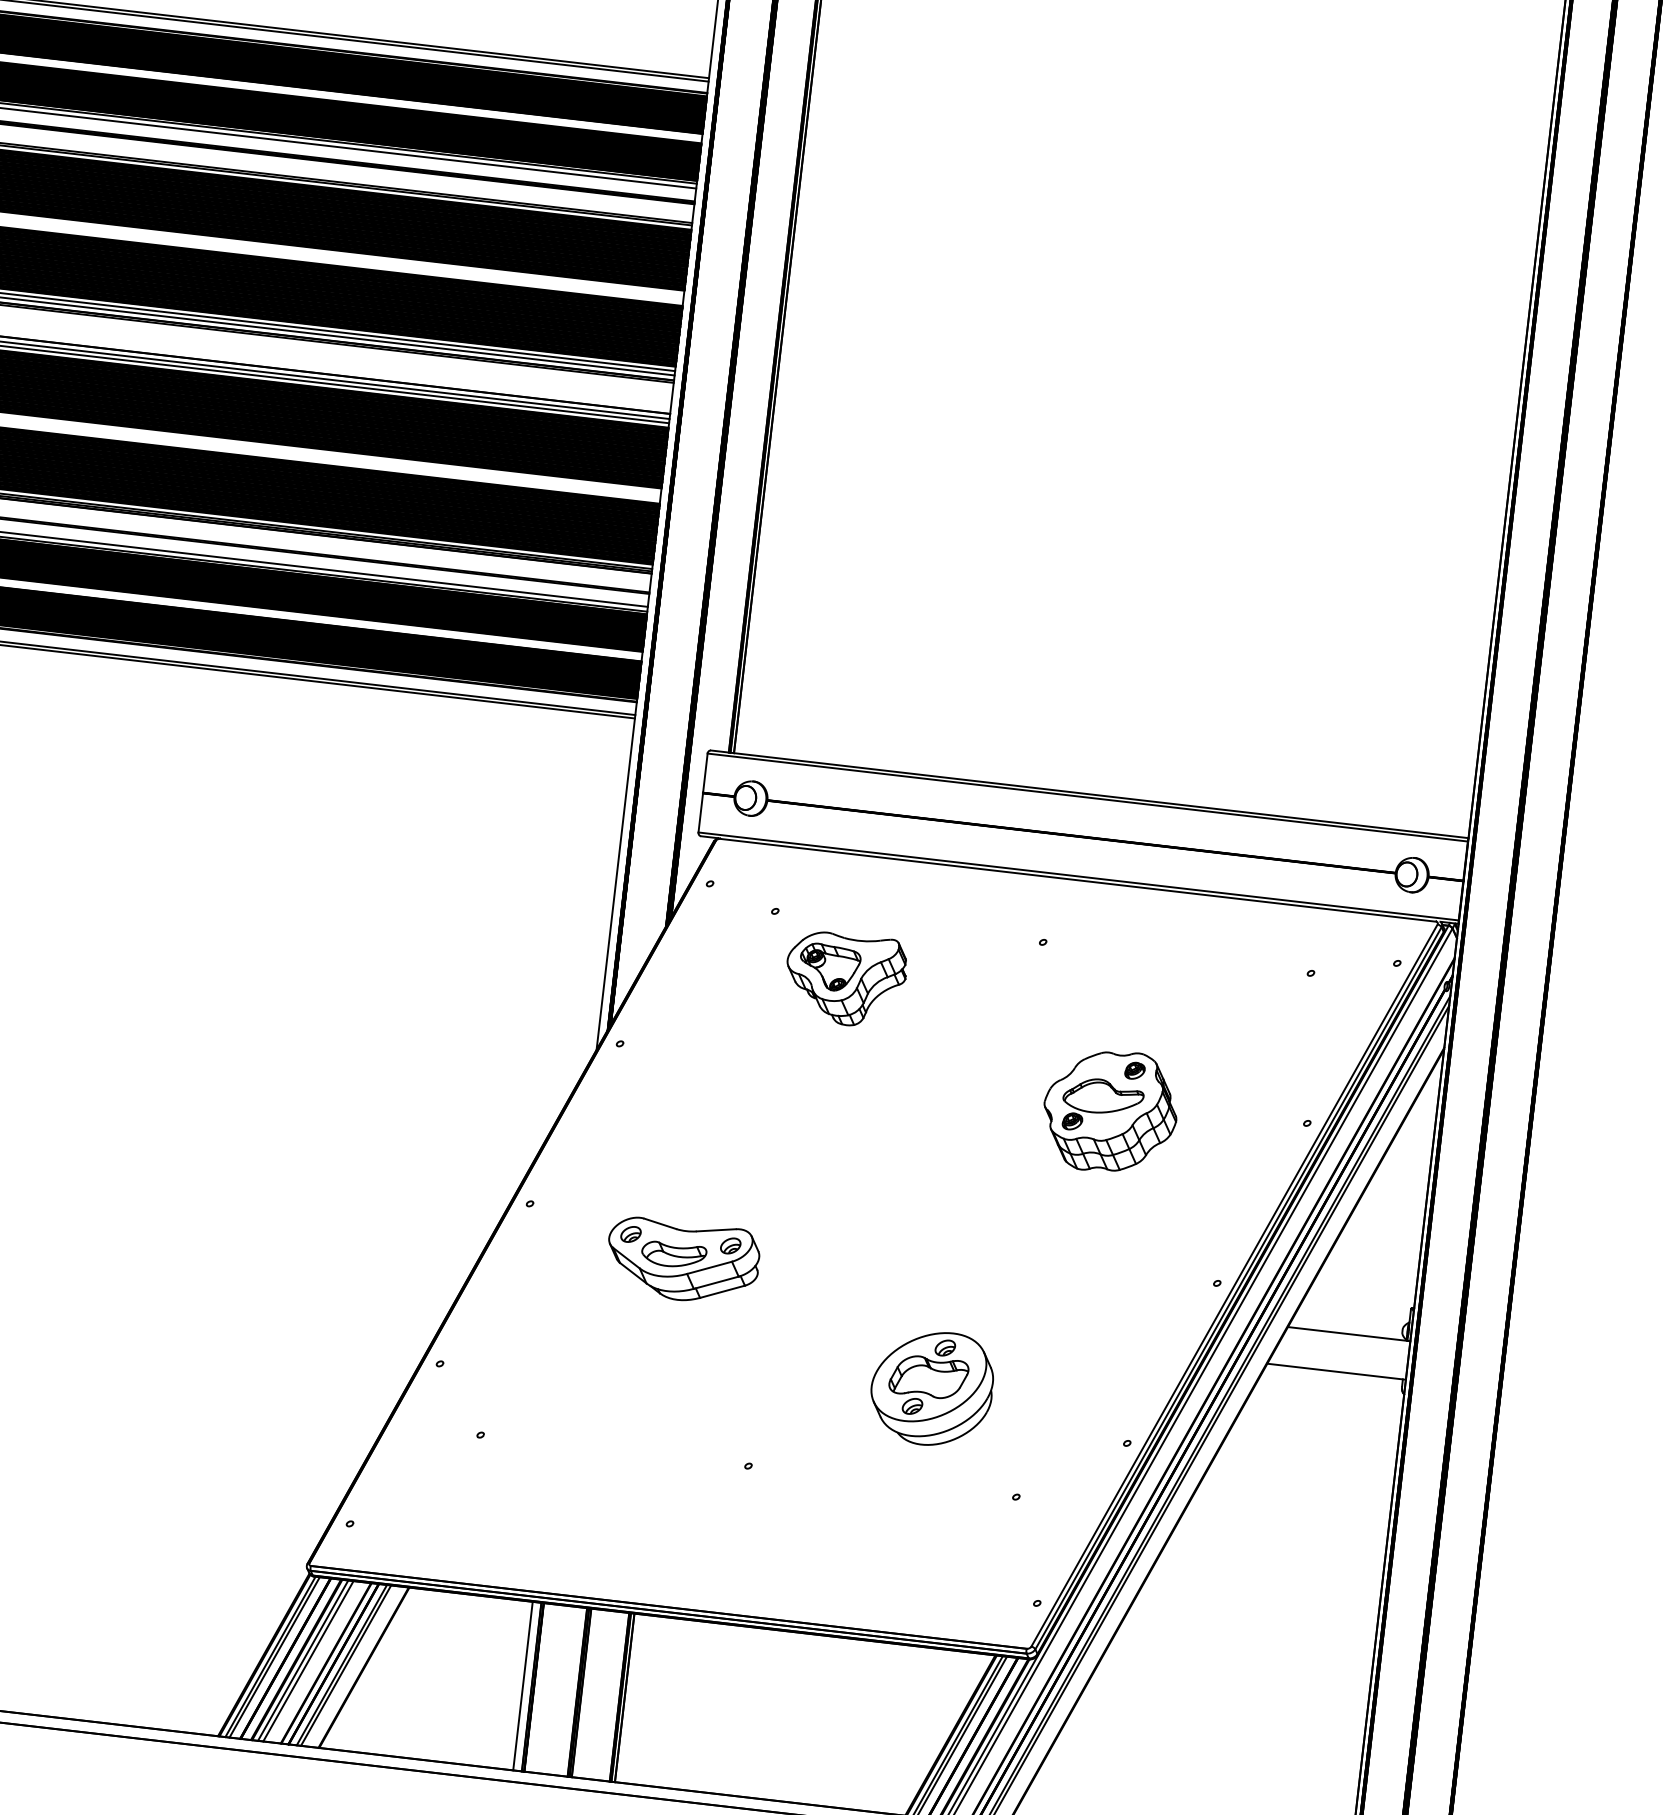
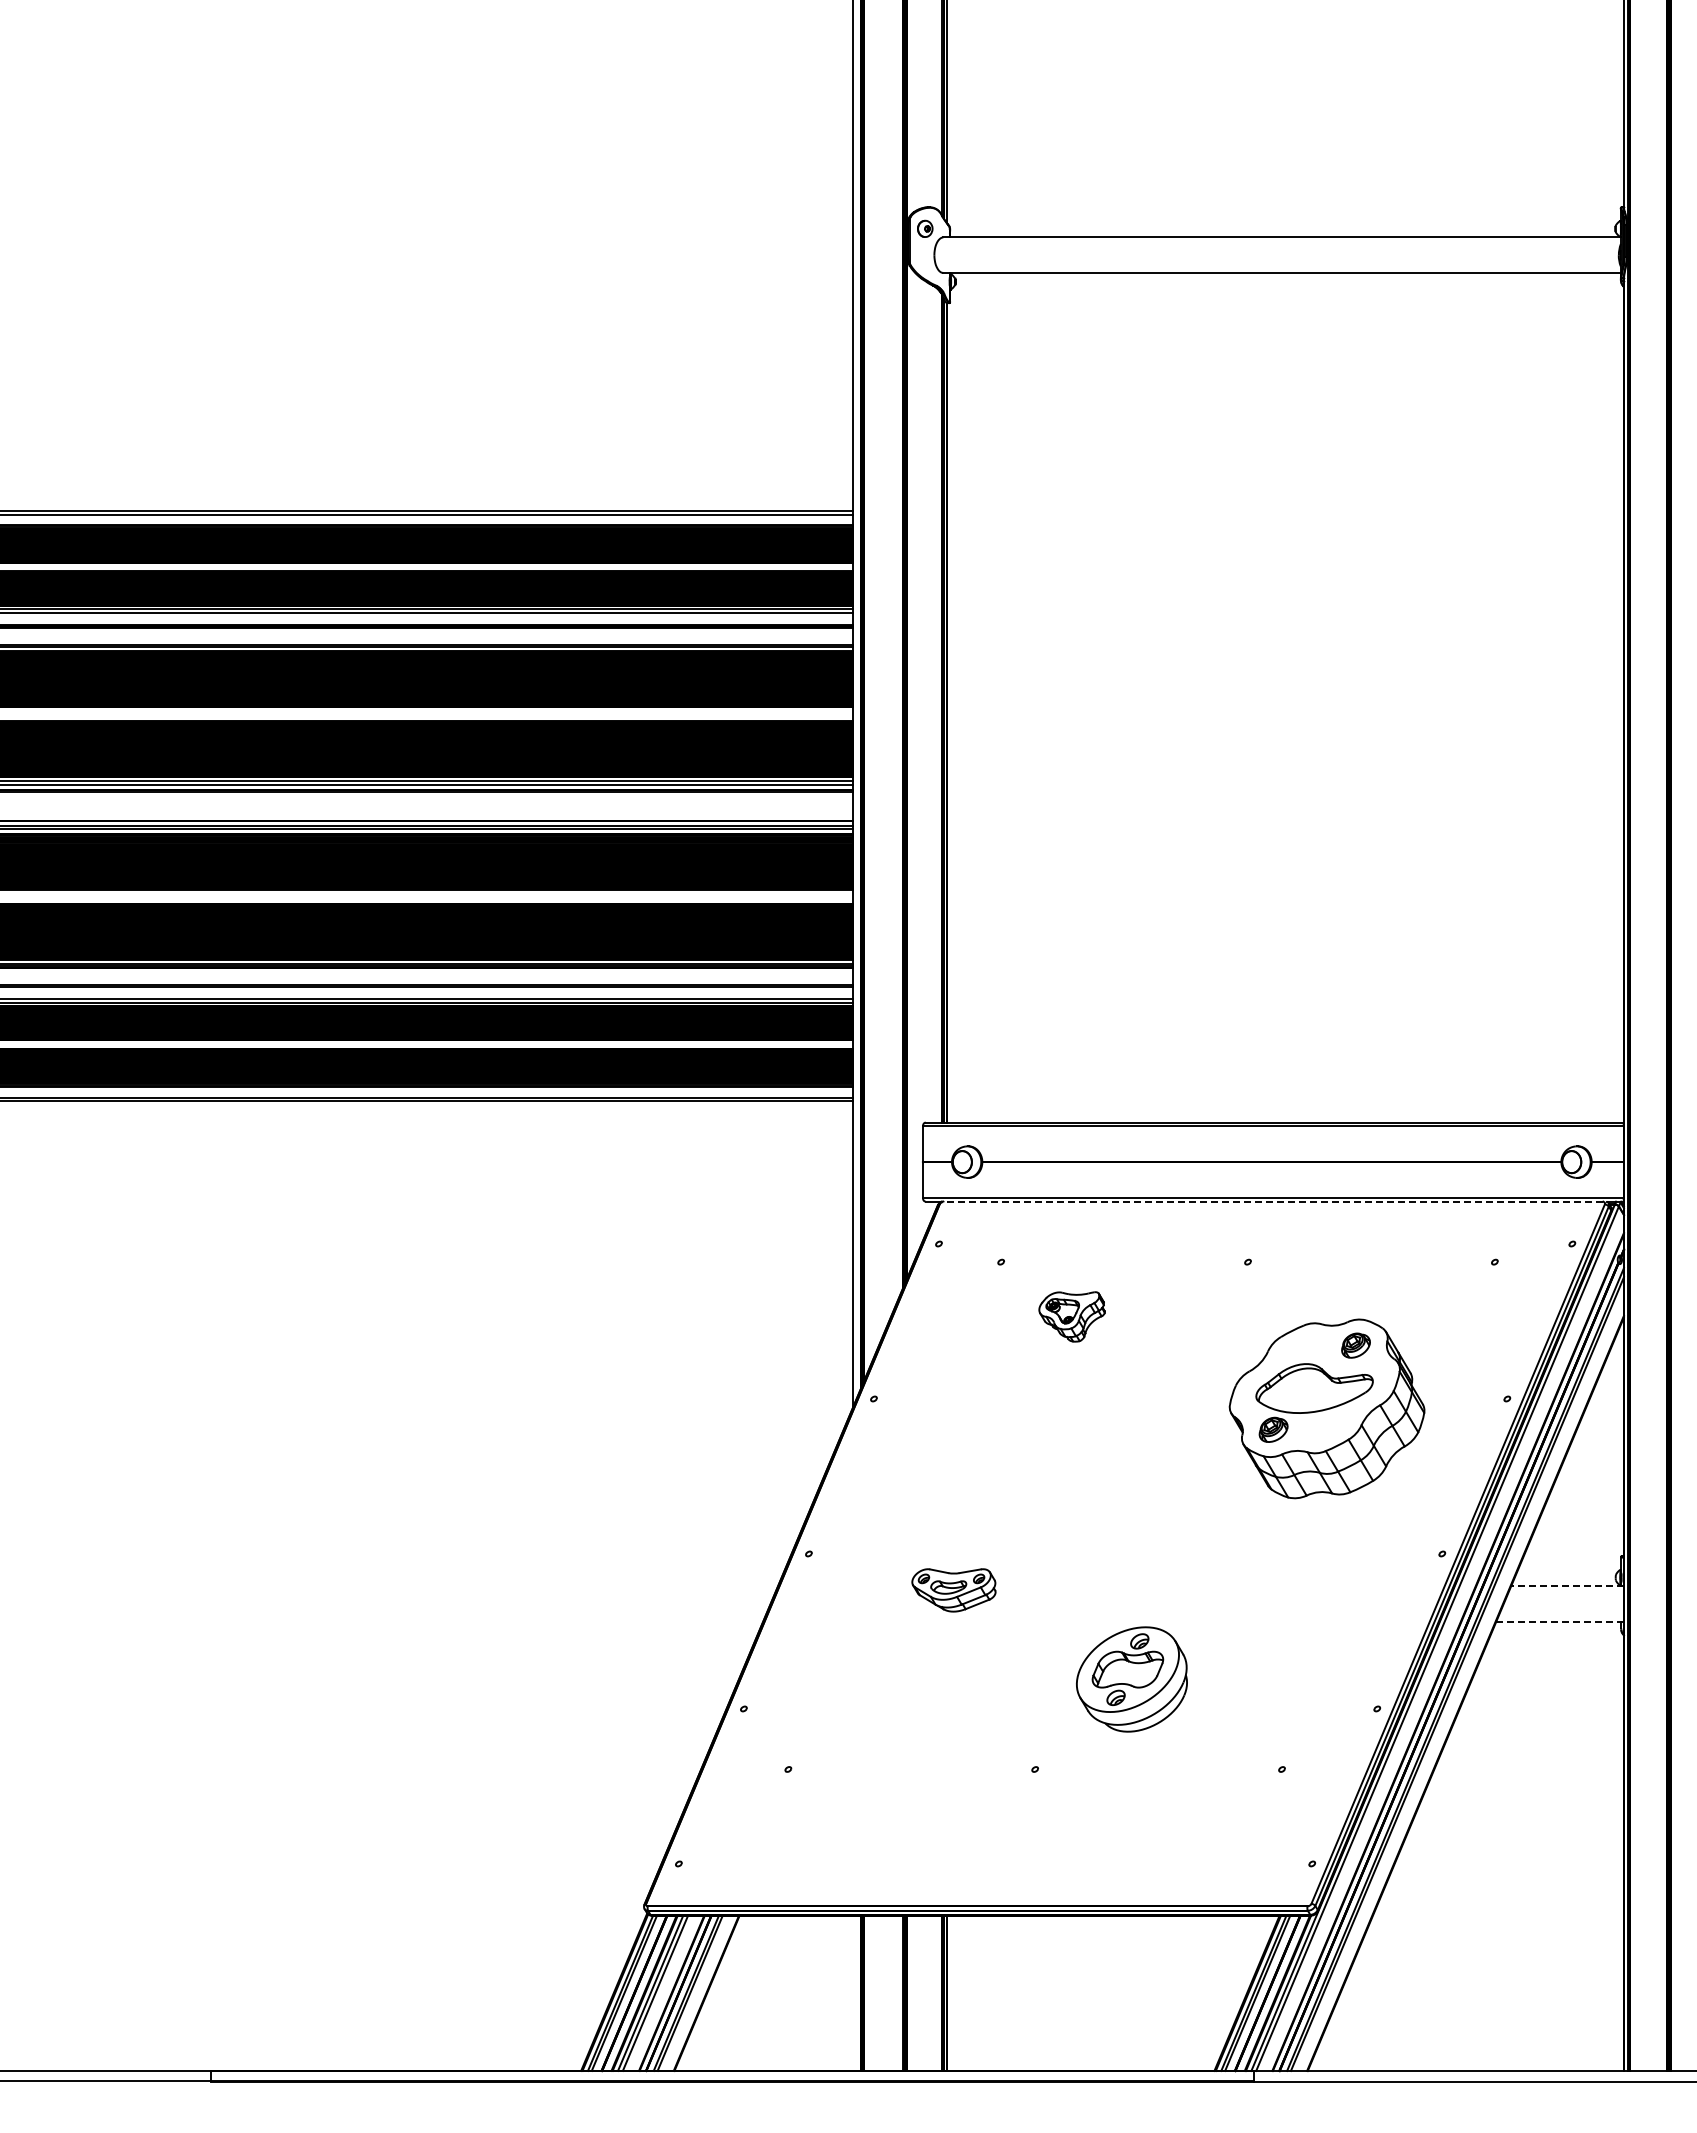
line: (1078, 880) -> (1273, 1202), solid -> dashed
part: (844, 979) -> (1071, 1316), size x0.6
part: (1109, 1111) -> (1326, 1408), size x1.6
part: (682, 1261) -> (953, 1590), size x0.6
line: (1349, 1334) -> (1567, 1586), solid -> dashed
line: (1337, 1371) -> (1560, 1621), solid -> dashed
part: (931, 1388) -> (1131, 1679), moved
line: (523, 1685) -> (853, 1992), removed

